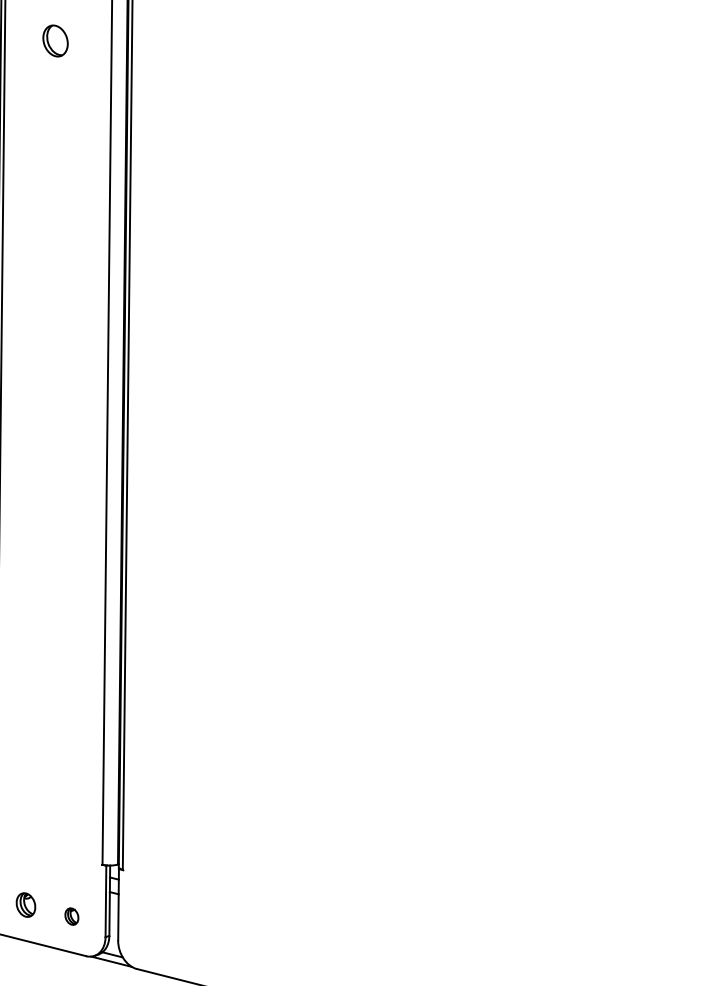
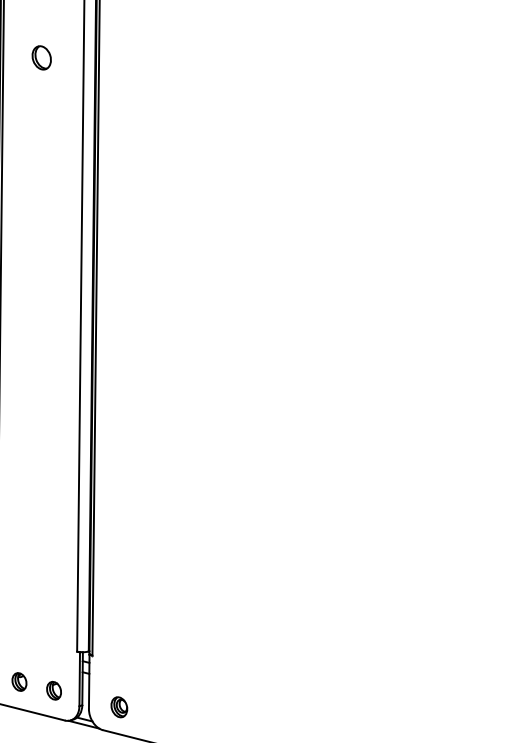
part: (55, 40) -> (41, 57), moved
part: (71, 916) -> (53, 690), size x1.43
part: (158, 938) -> (119, 707), added

